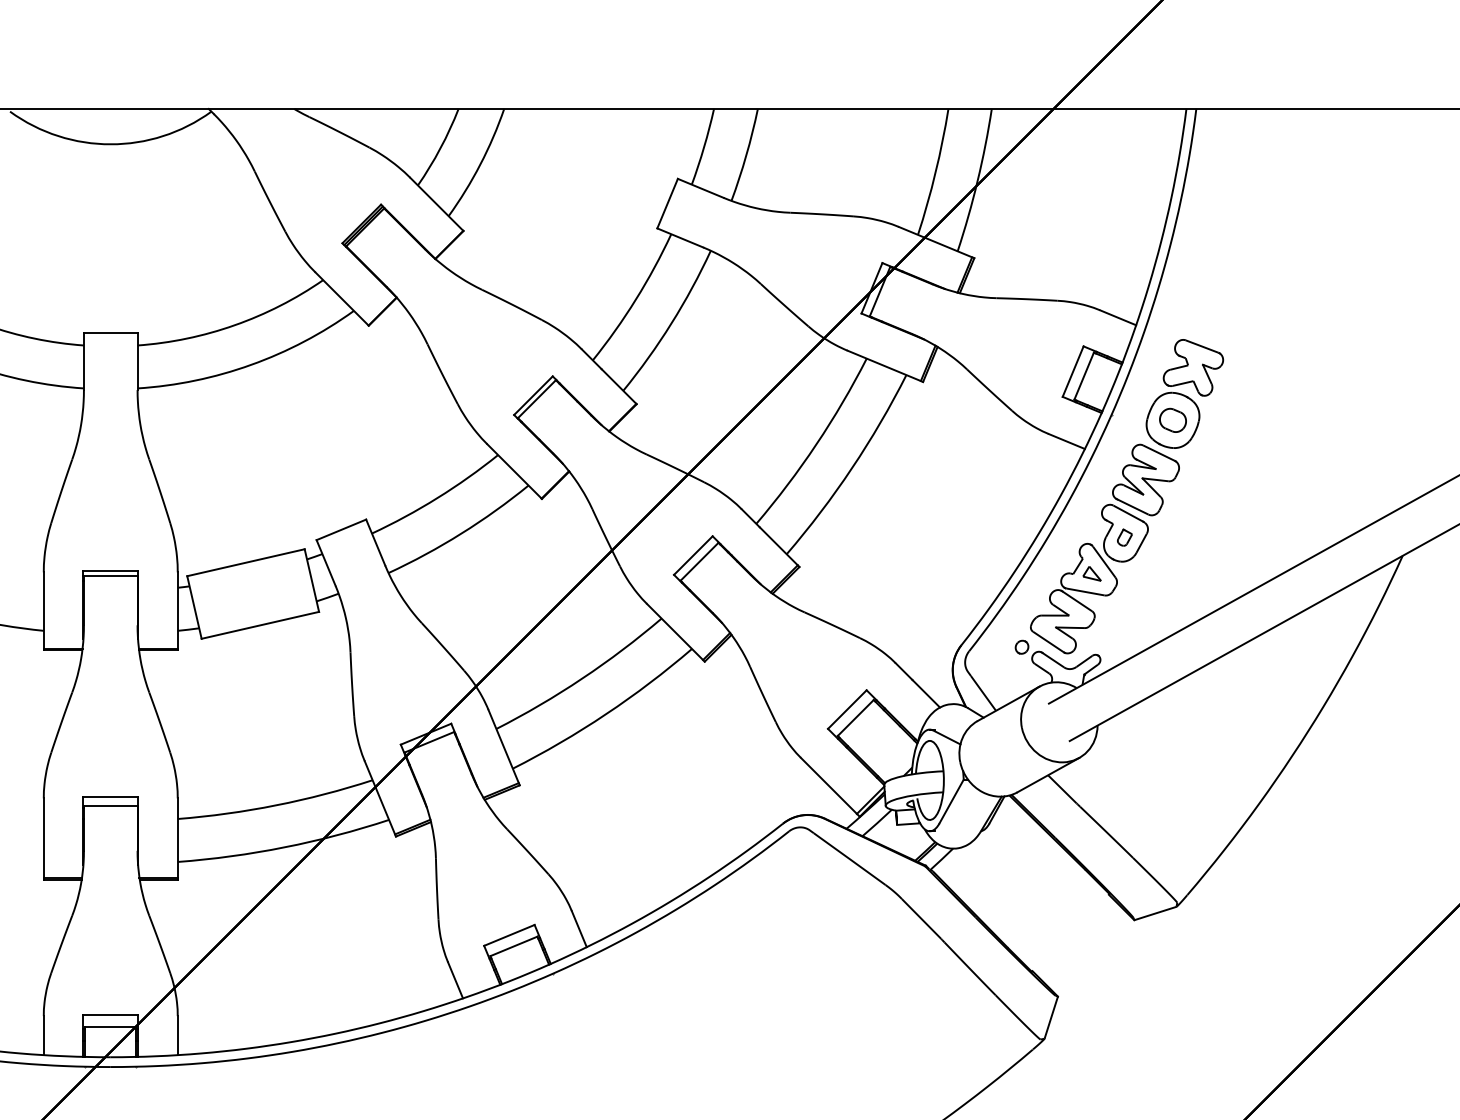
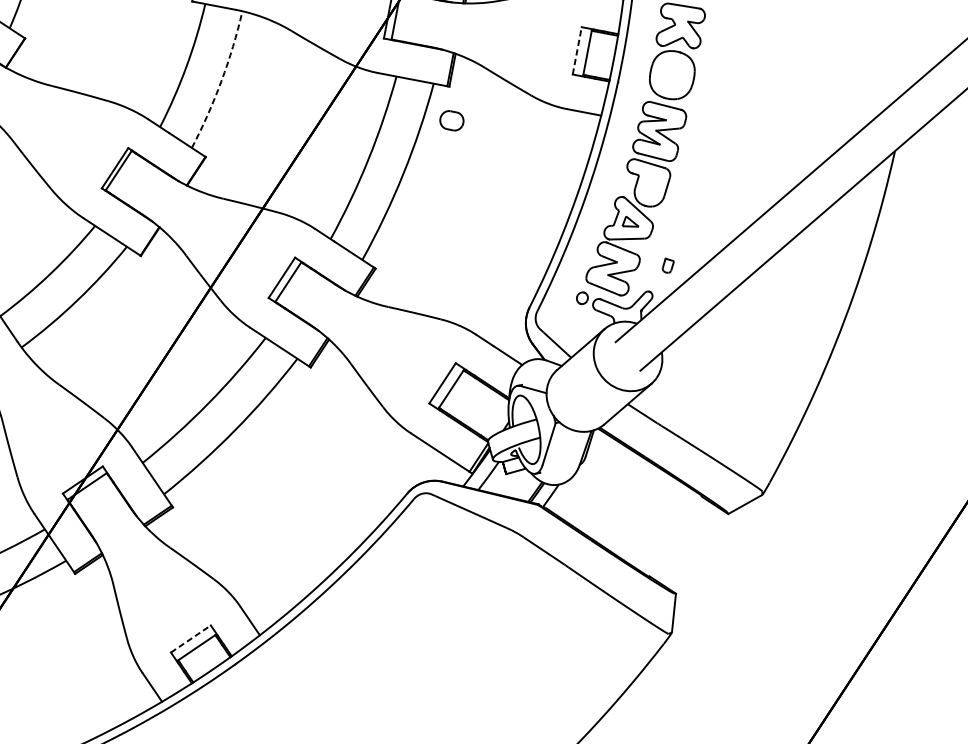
arc: (671, 323) -> (221, 81), solid -> dashed
line: (1073, 371) -> (577, 50), solid -> dashed
part: (1172, 419) -> (451, 120), moved
part: (1124, 537) -> (667, 265), moved
line: (509, 935) -> (191, 639), solid -> dashed

